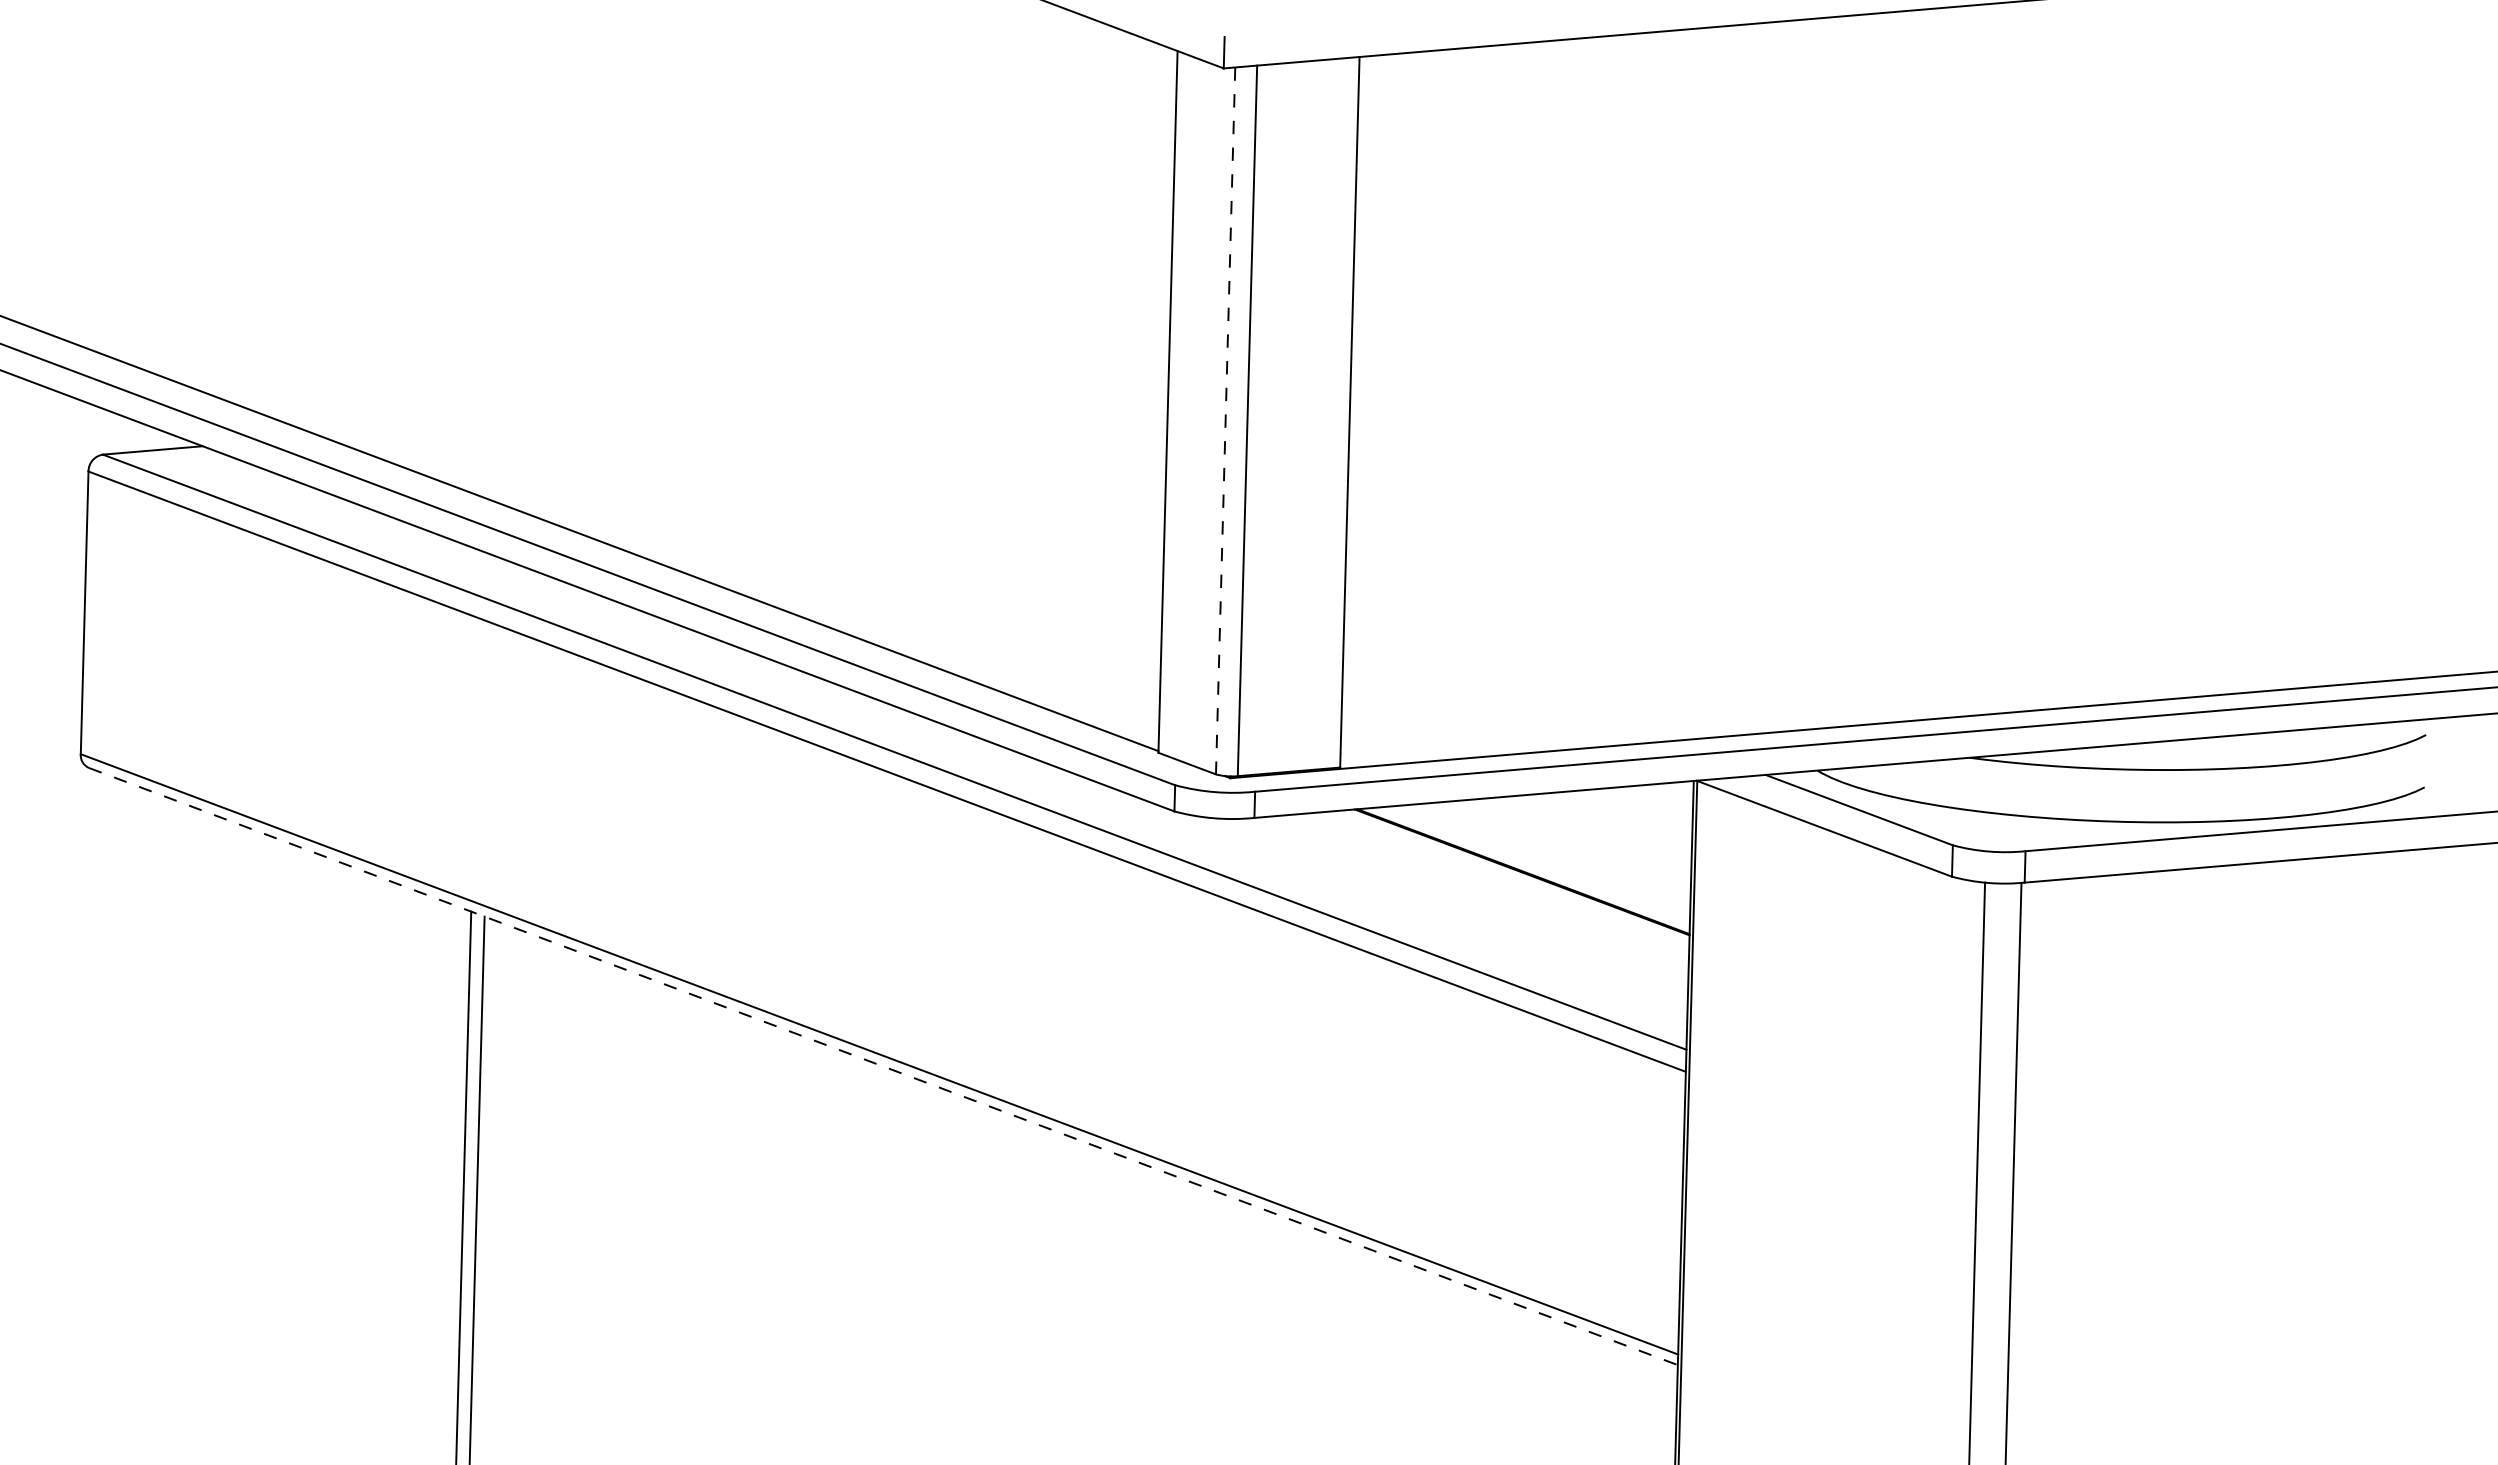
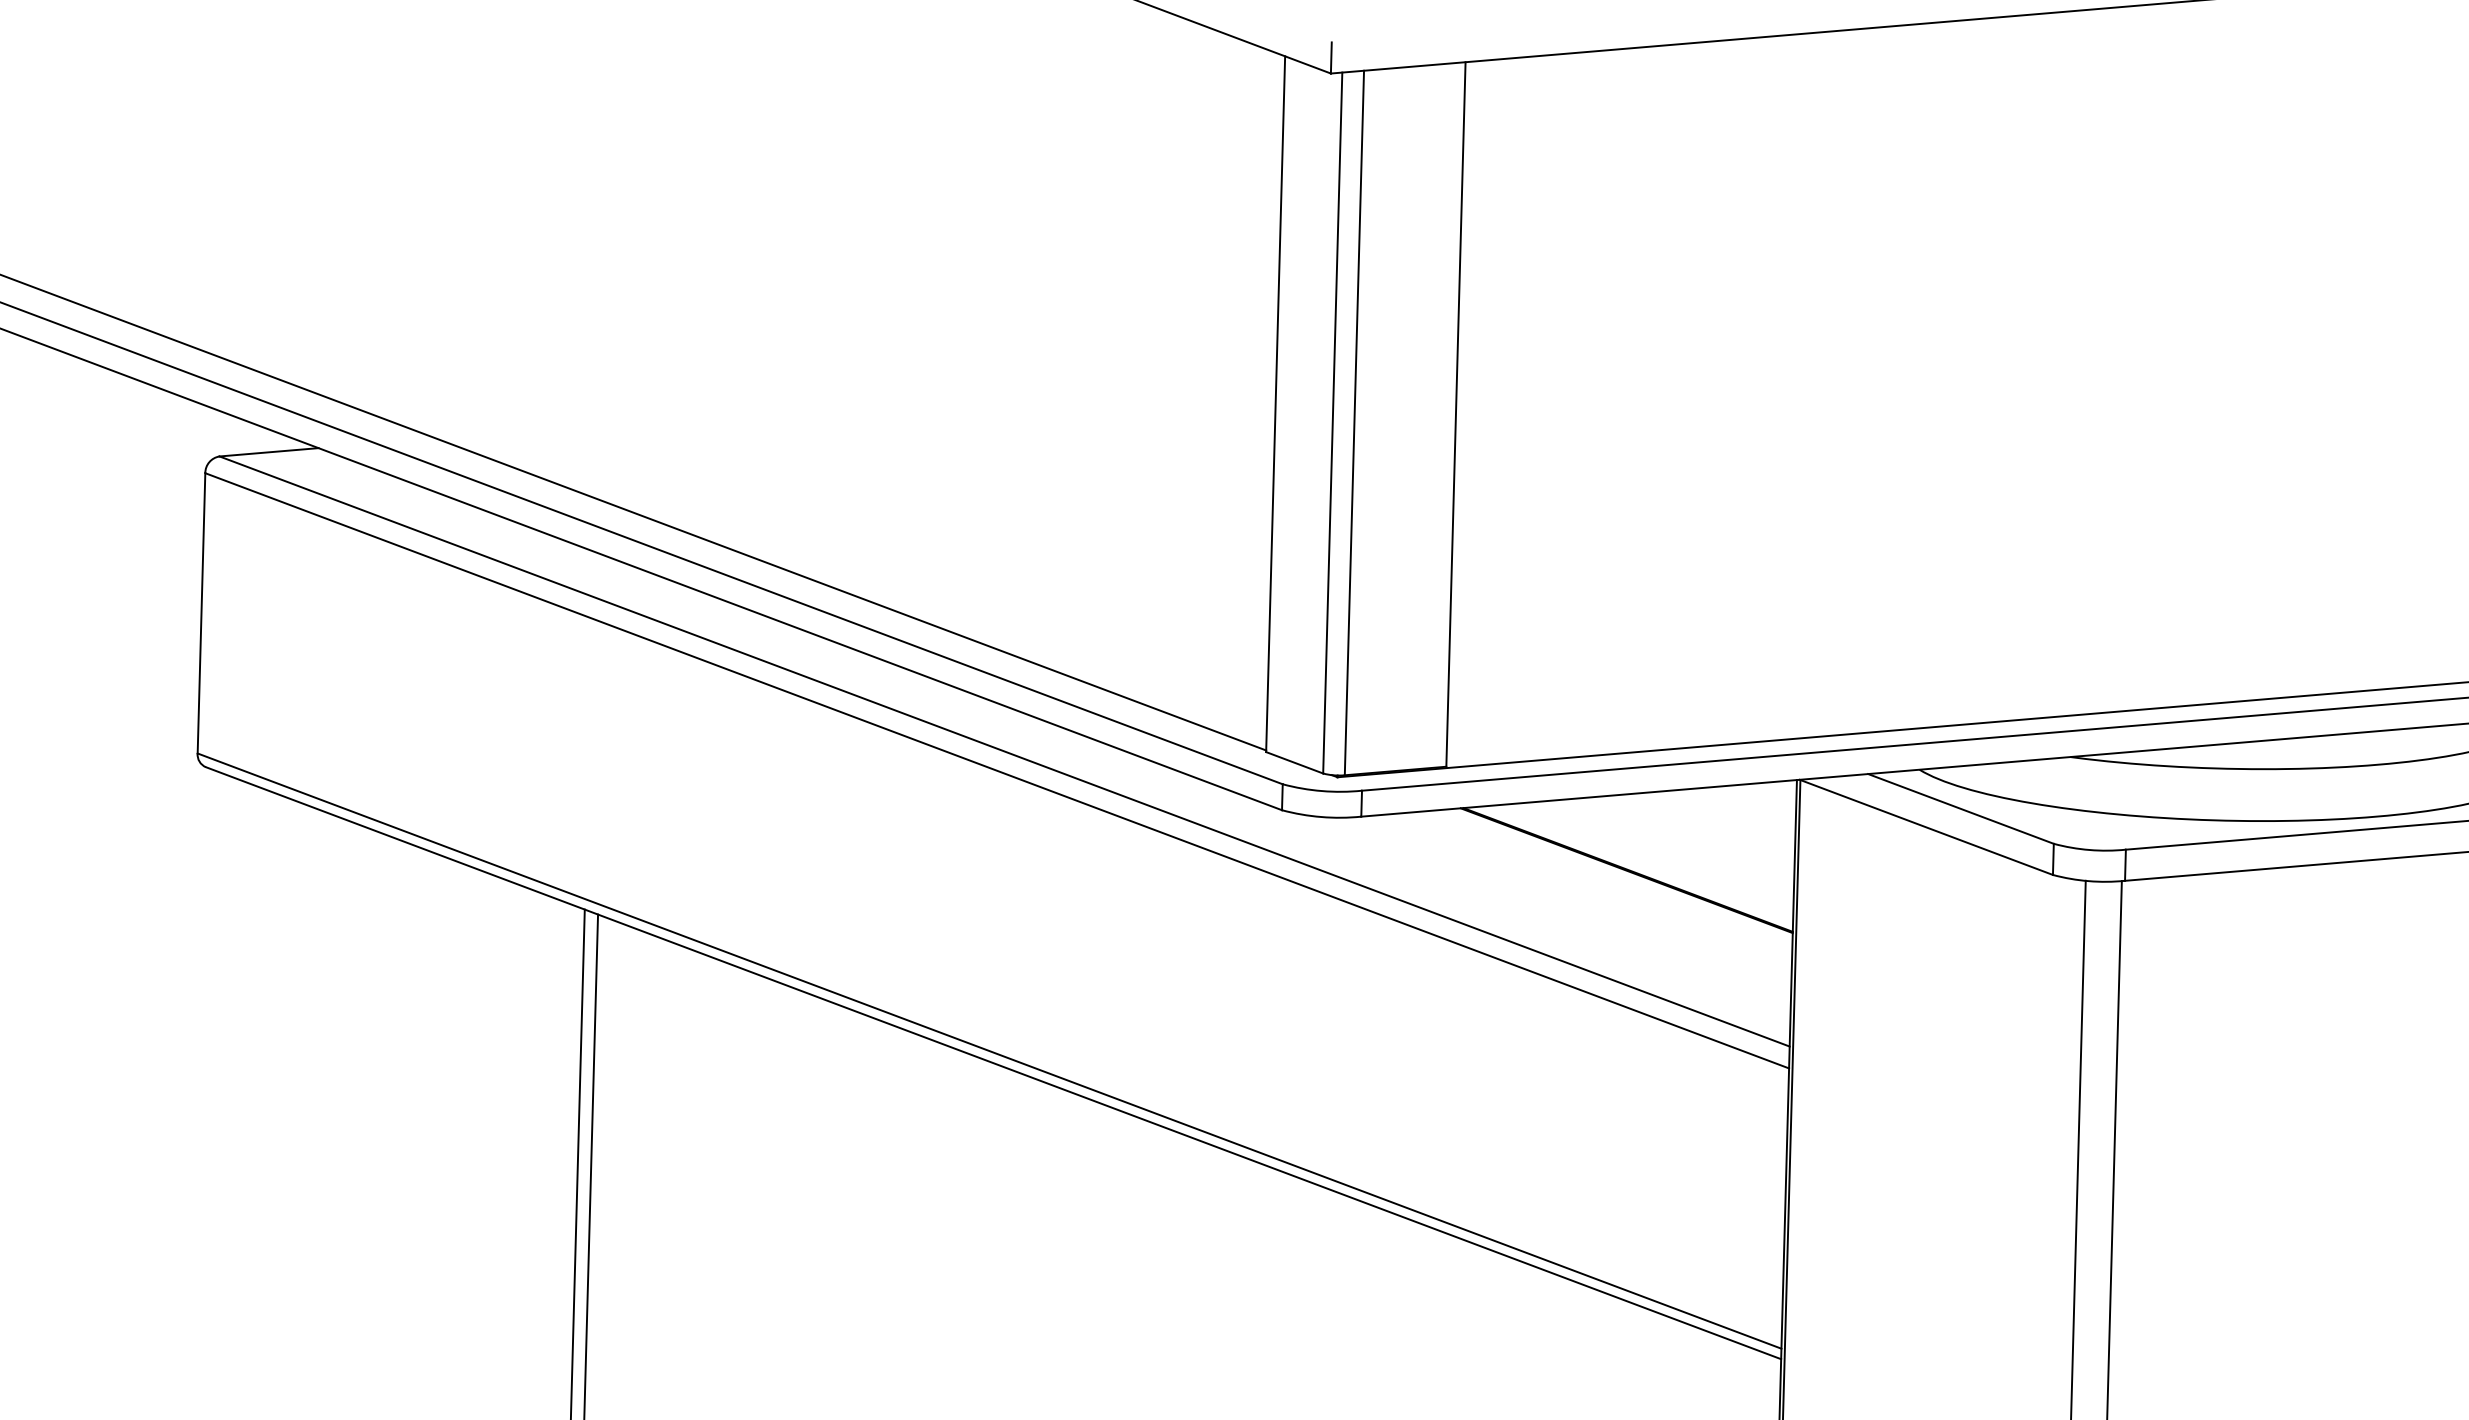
line: (1225, 420) -> (1332, 422), dashed -> solid
line: (883, 1066) -> (993, 1063), dashed -> solid

